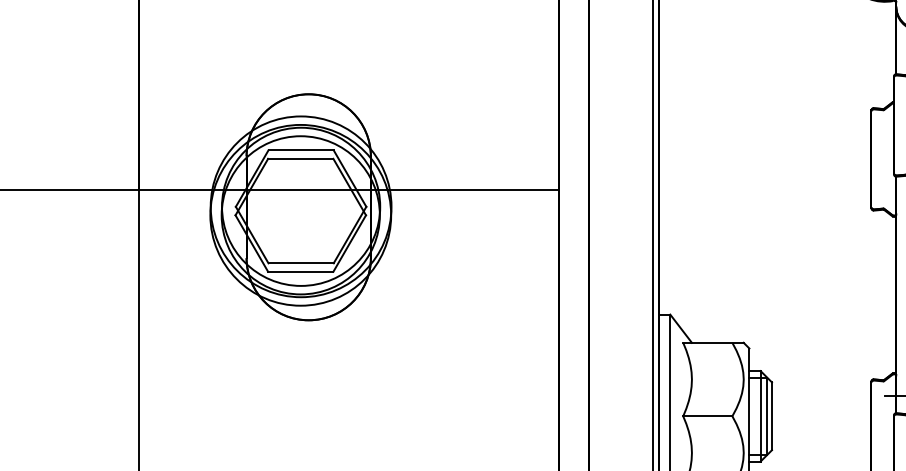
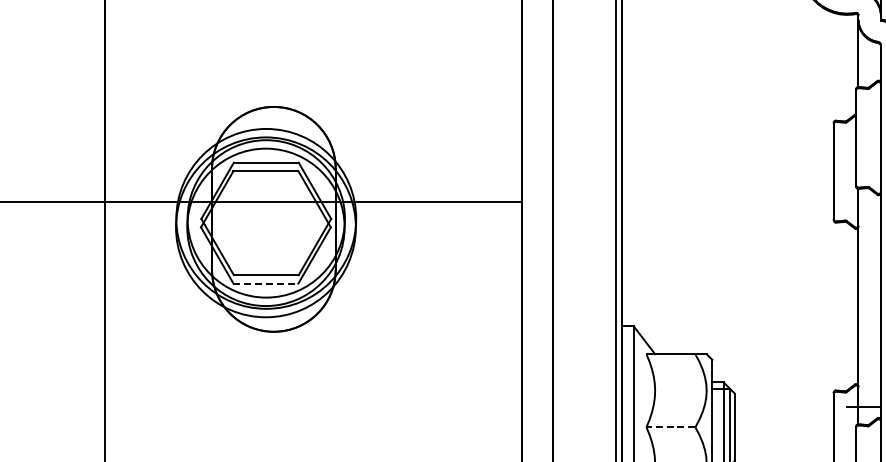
line: (300, 271) -> (265, 283), solid -> dashed
line: (707, 416) -> (670, 427), solid -> dashed

